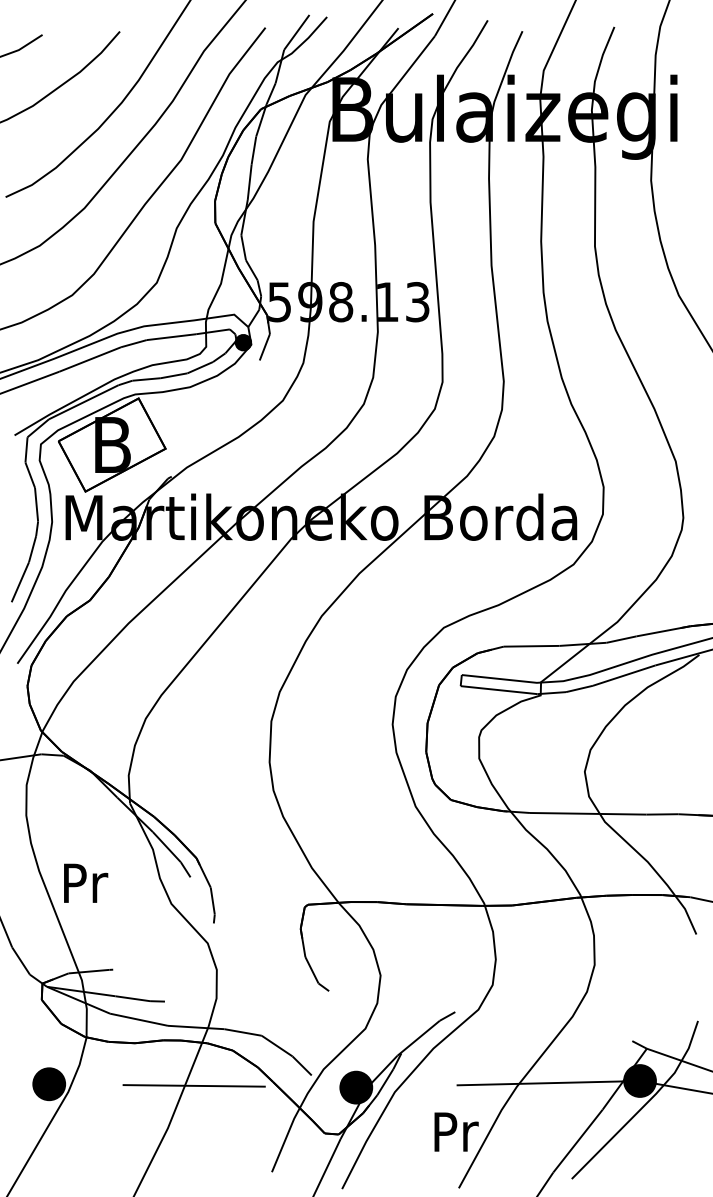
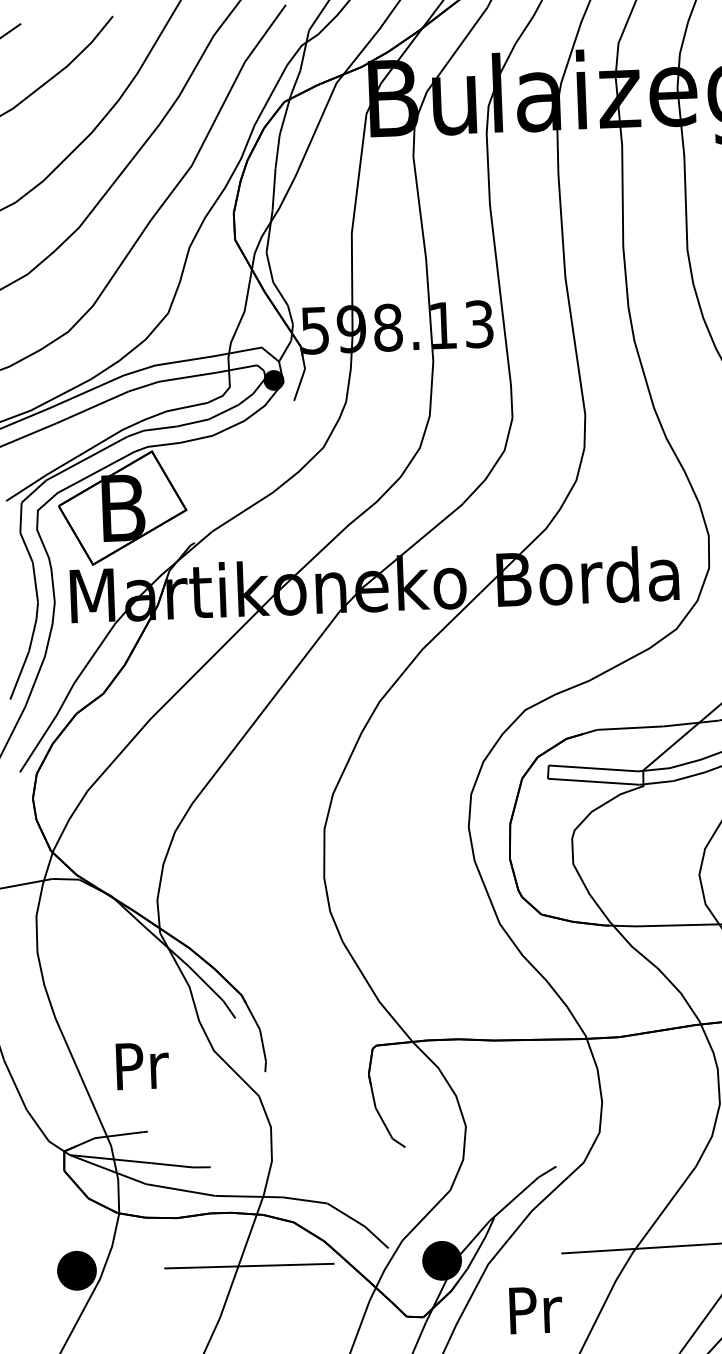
text: (86, 882) -> (143, 1064), moved
text: (456, 1131) -> (535, 1309), moved

